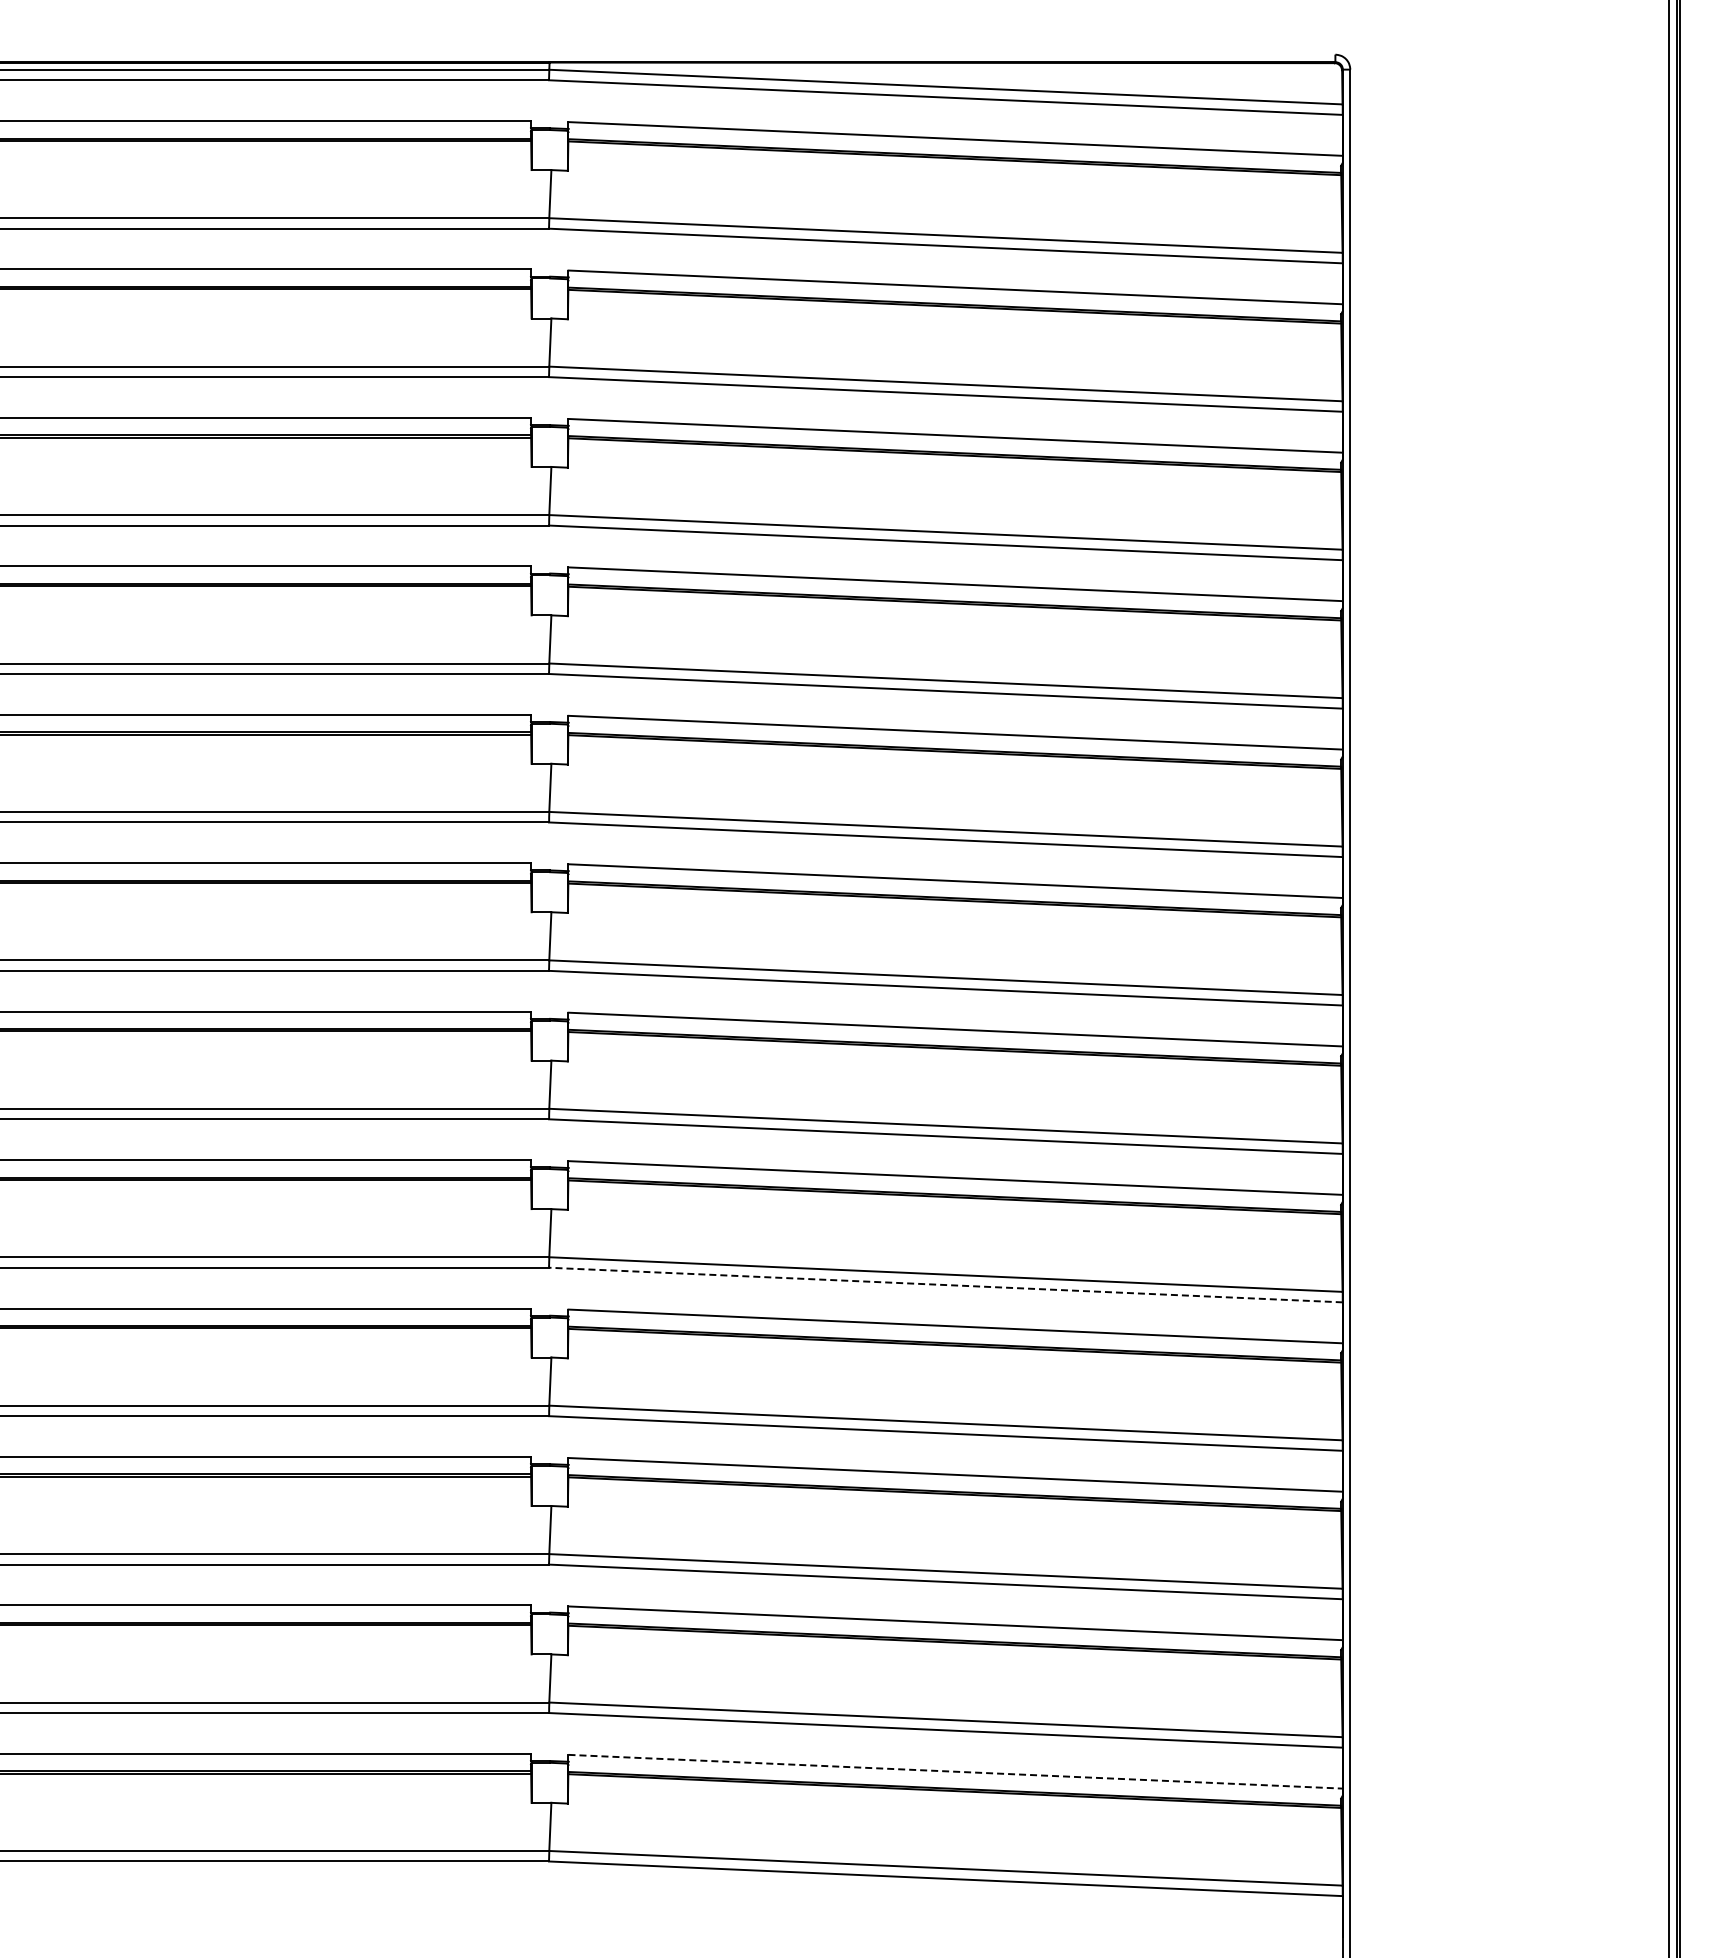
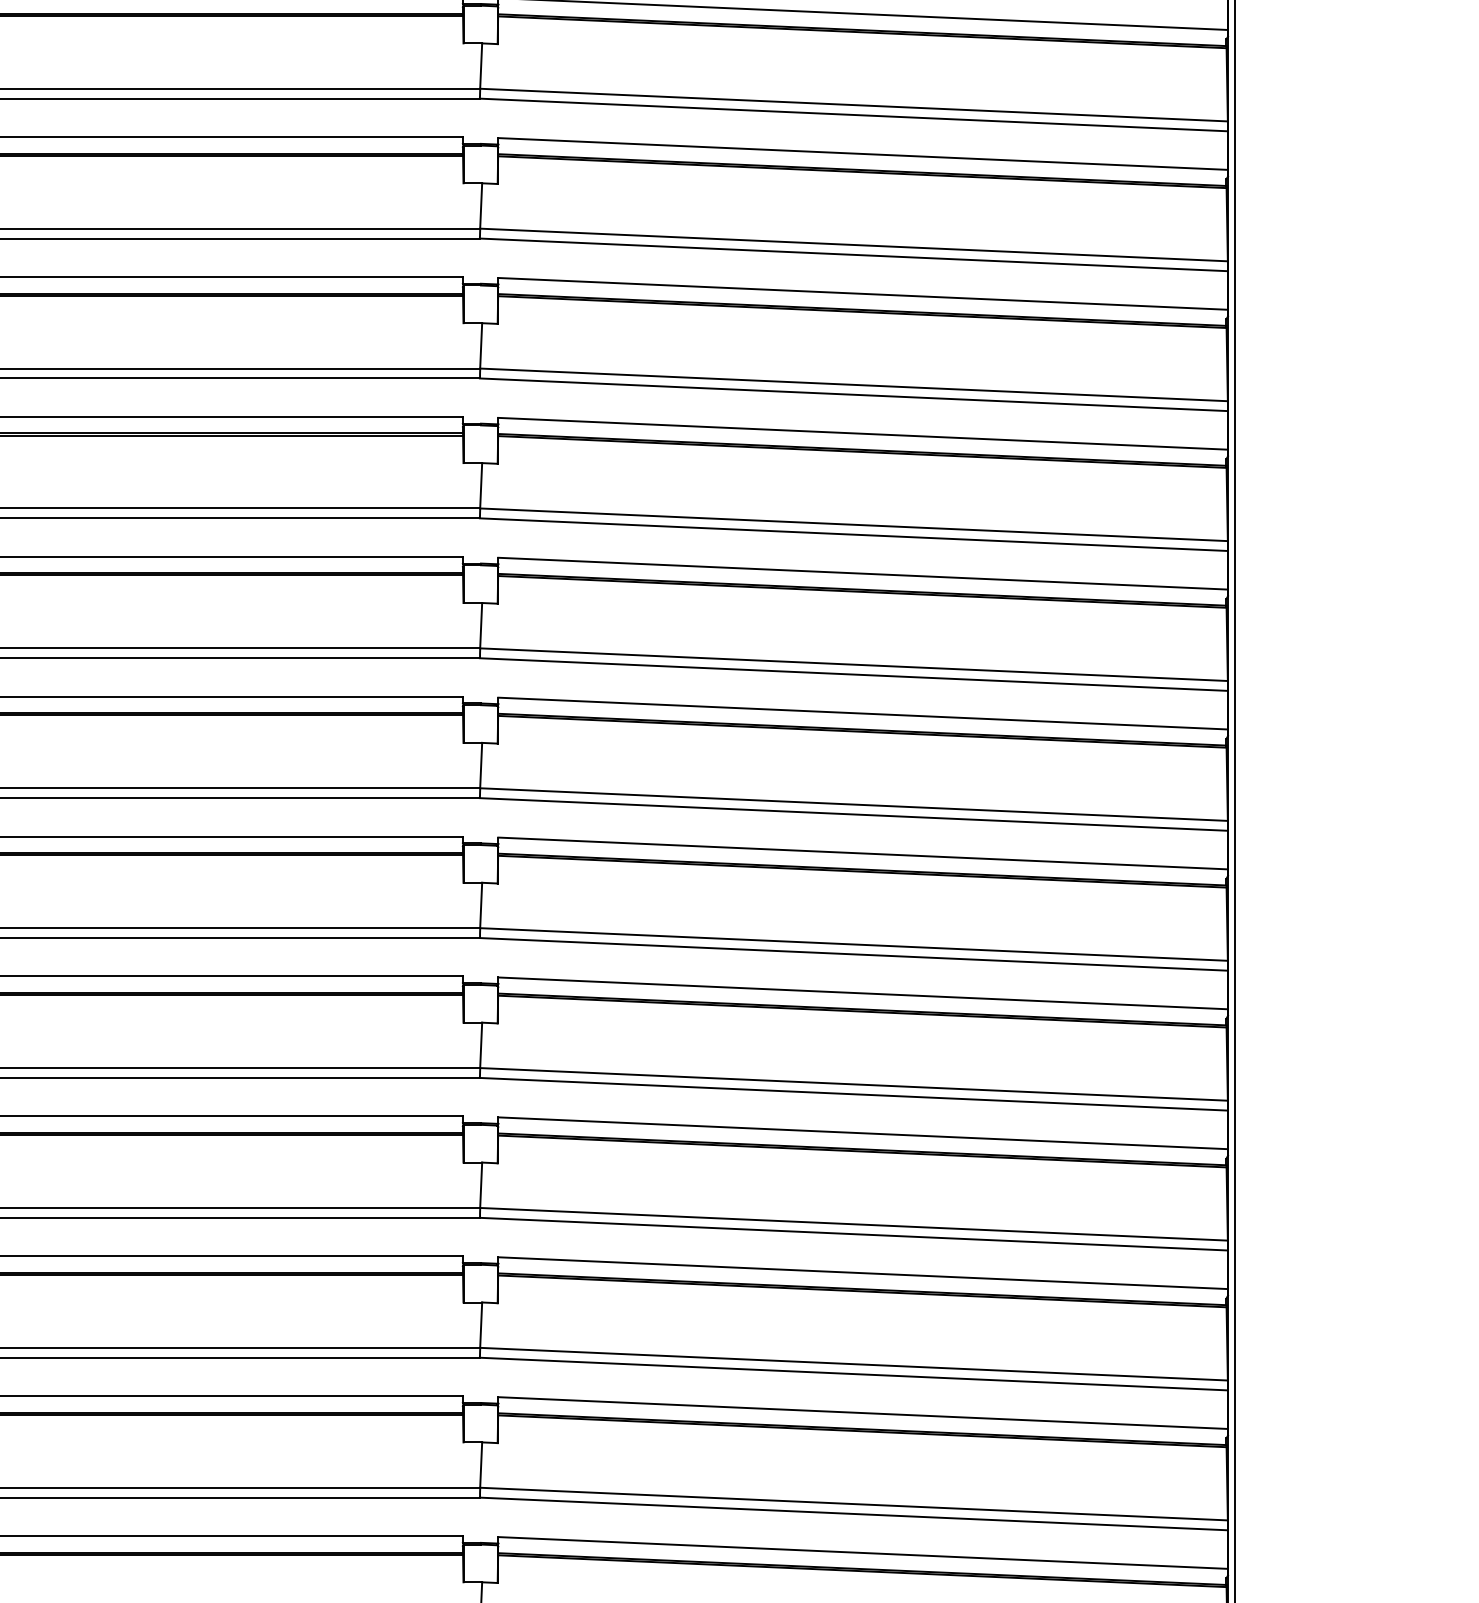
line: (945, 1285) -> (853, 1094), dashed -> solid
line: (956, 1771) -> (863, 1552), dashed -> solid

